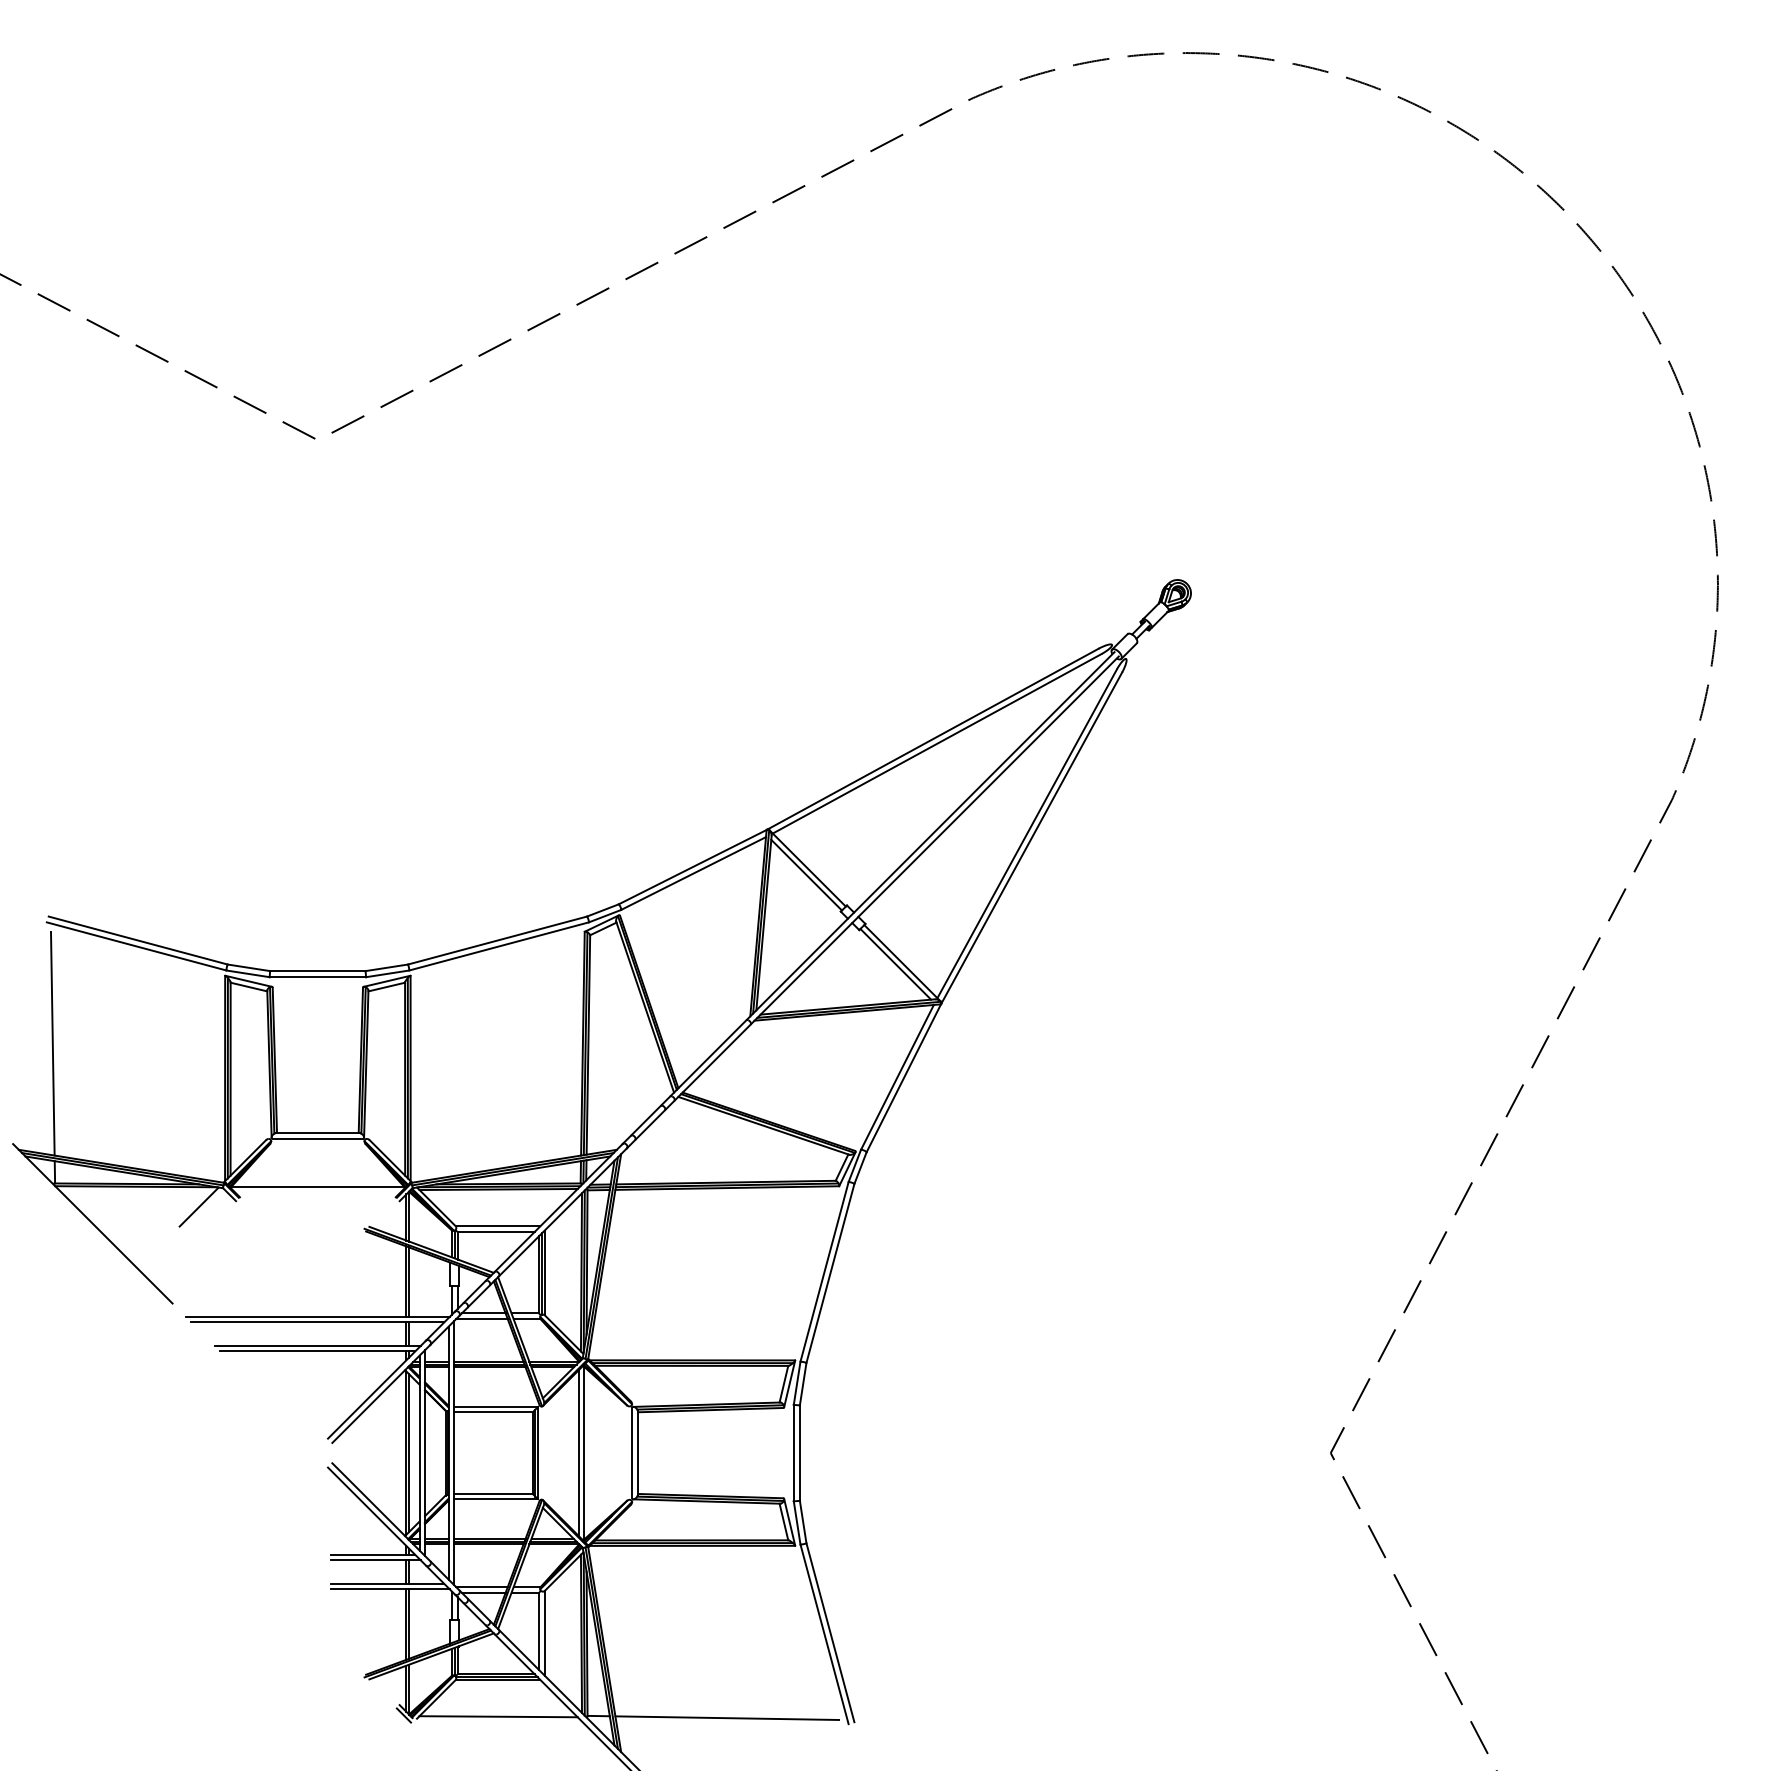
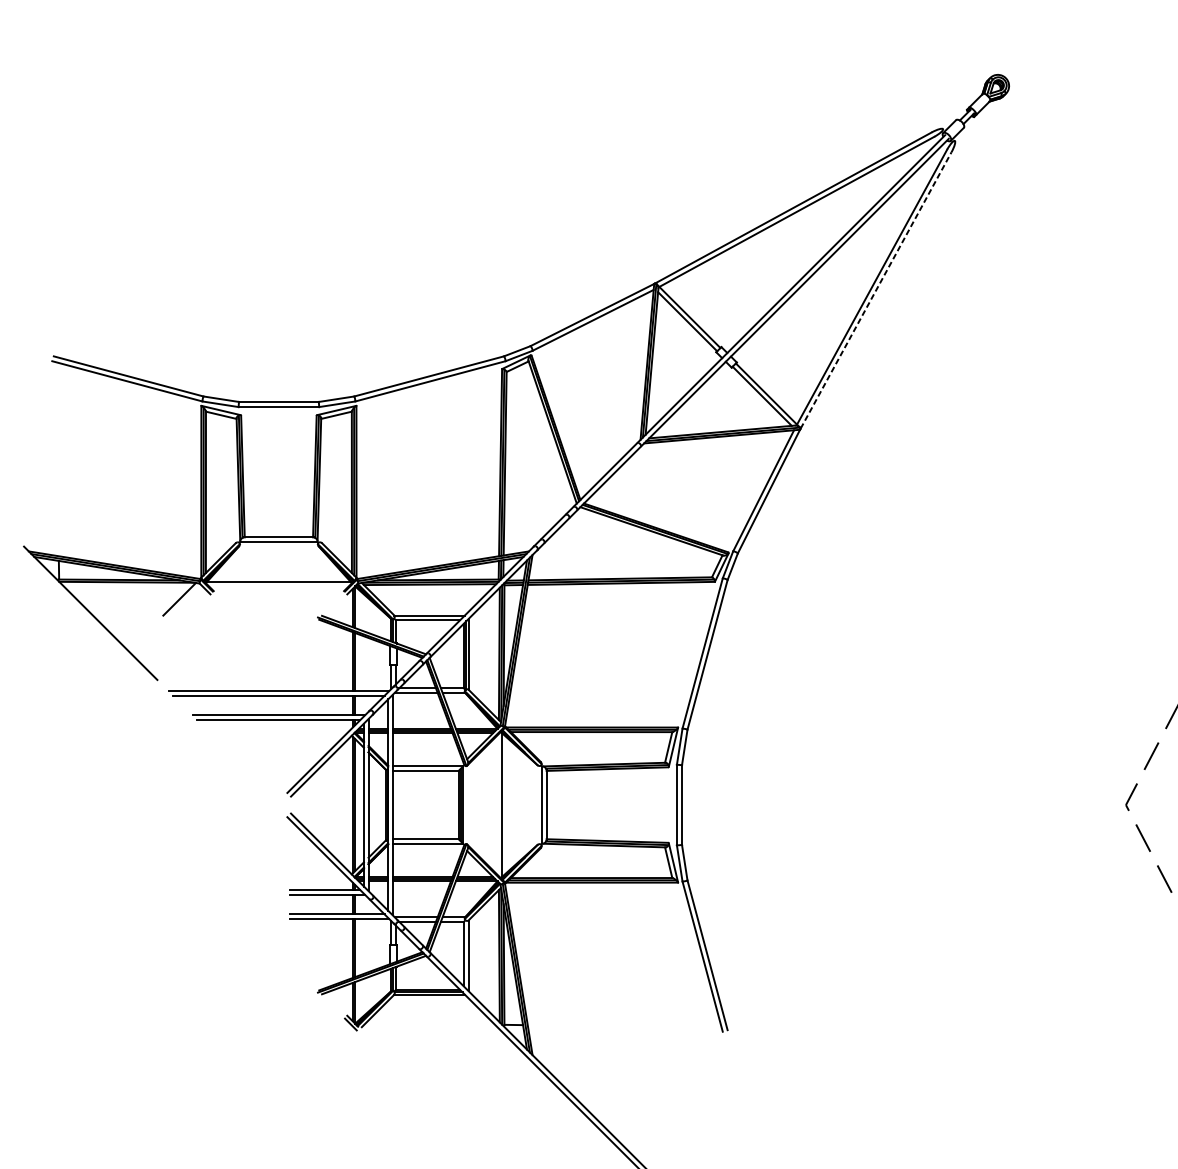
line: (1032, 837) -> (876, 290), solid -> dashed
line: (52, 1043) -> (56, 462), removed
line: (578, 1453) -> (496, 805), removed
line: (498, 1716) -> (429, 1025), removed
line: (727, 1717) -> (621, 1026), removed

